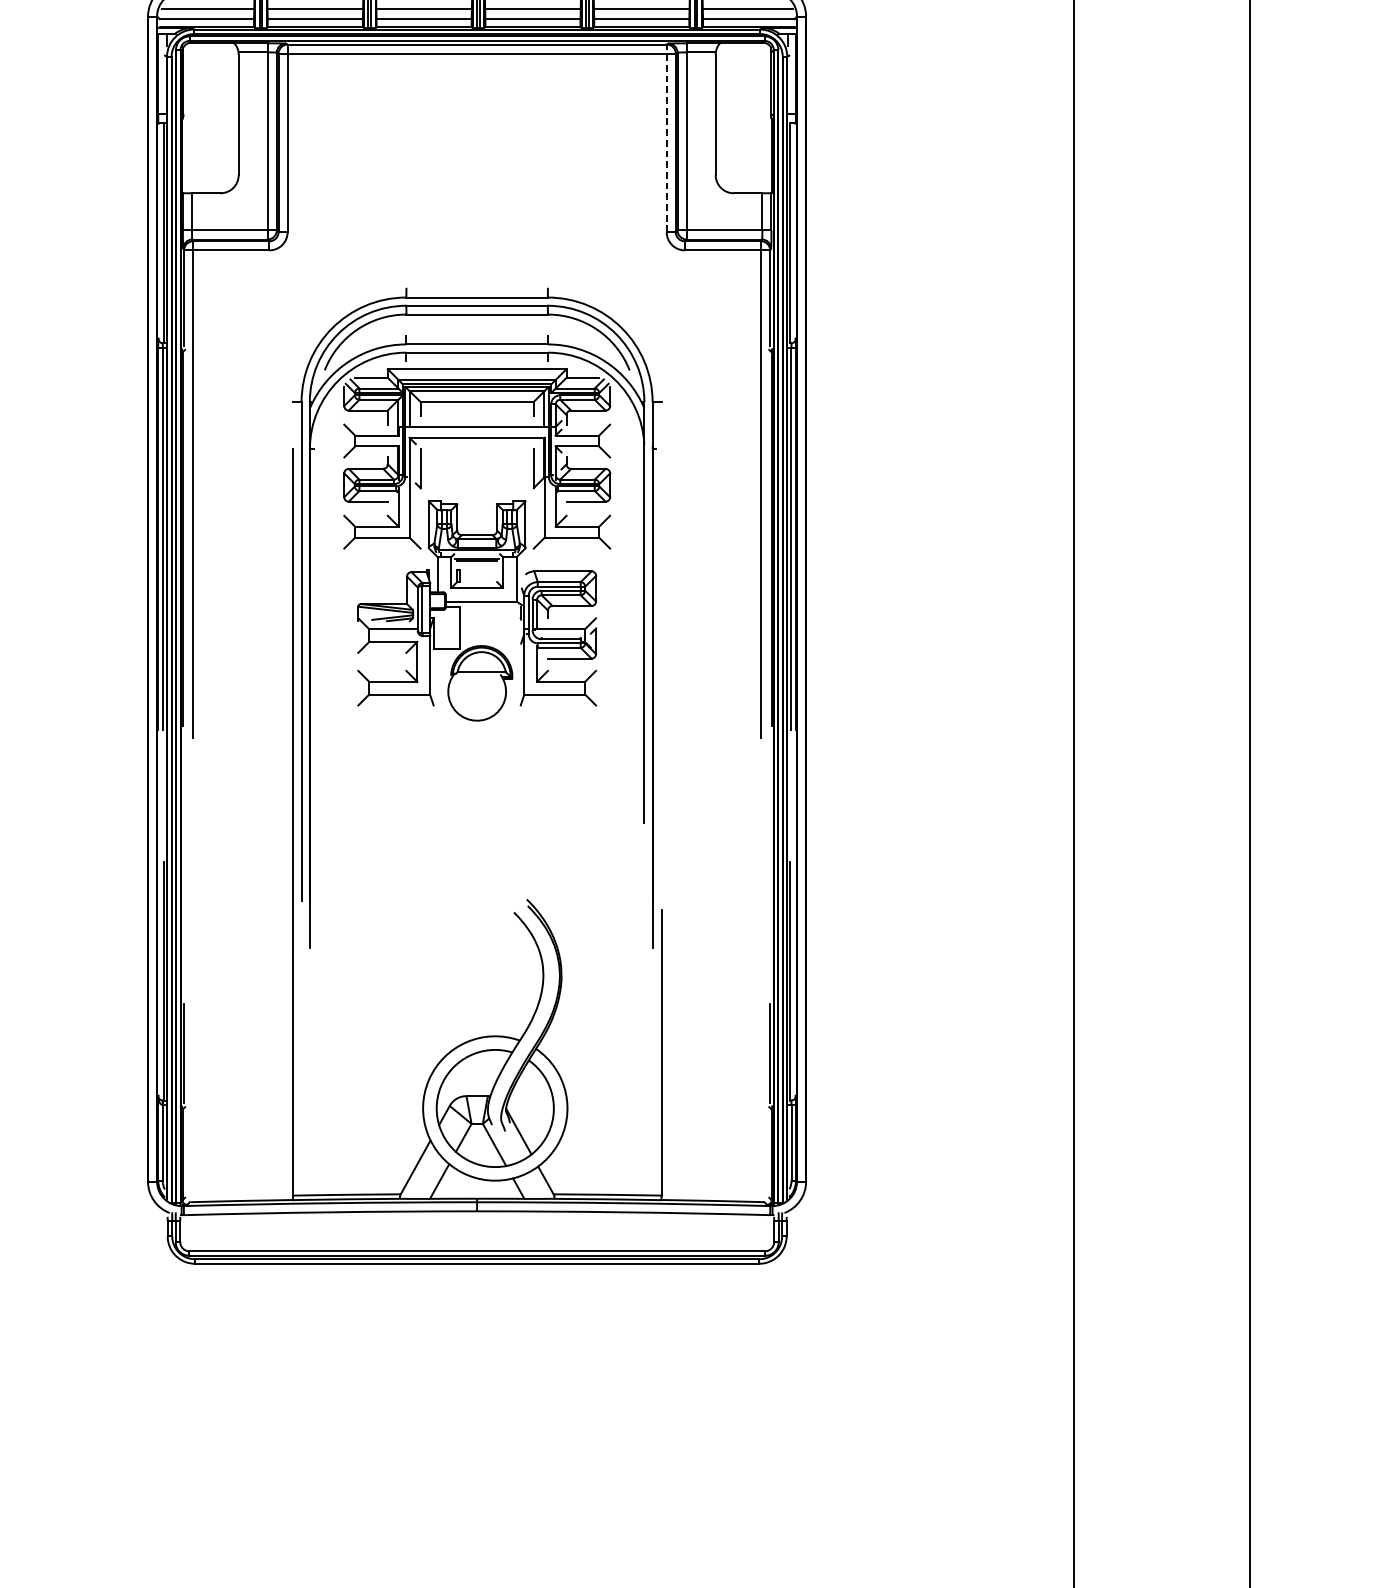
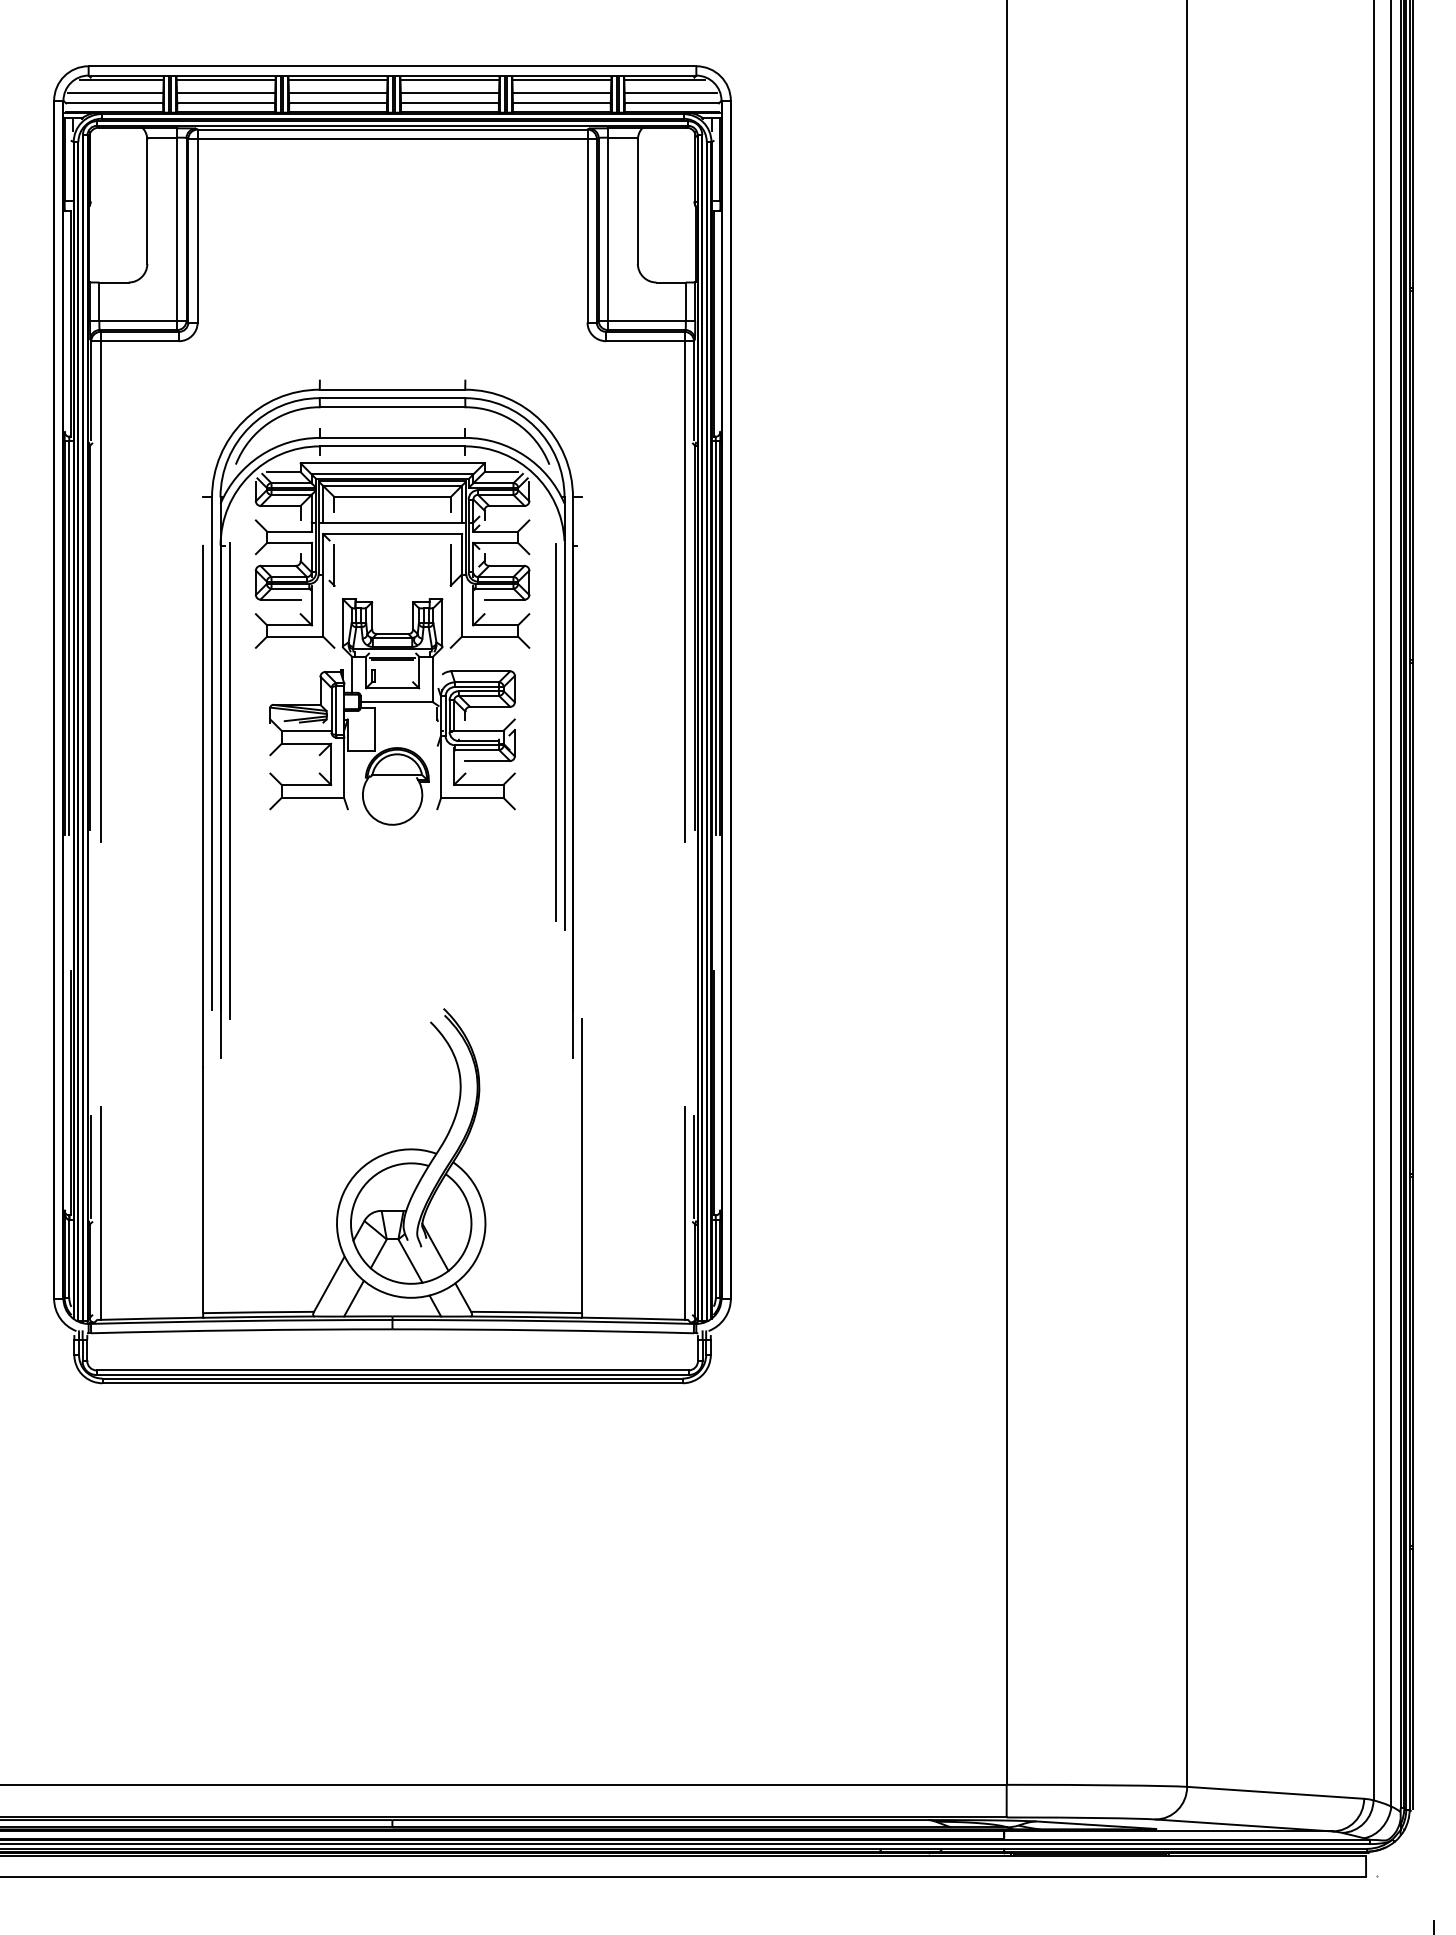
line: (666, 138) -> (587, 226), dashed -> solid
line: (635, 630) -> (555, 732), added
line: (318, 677) -> (229, 780), added
line: (193, 1097) -> (100, 1212), added
line: (761, 1097) -> (684, 1212), added

